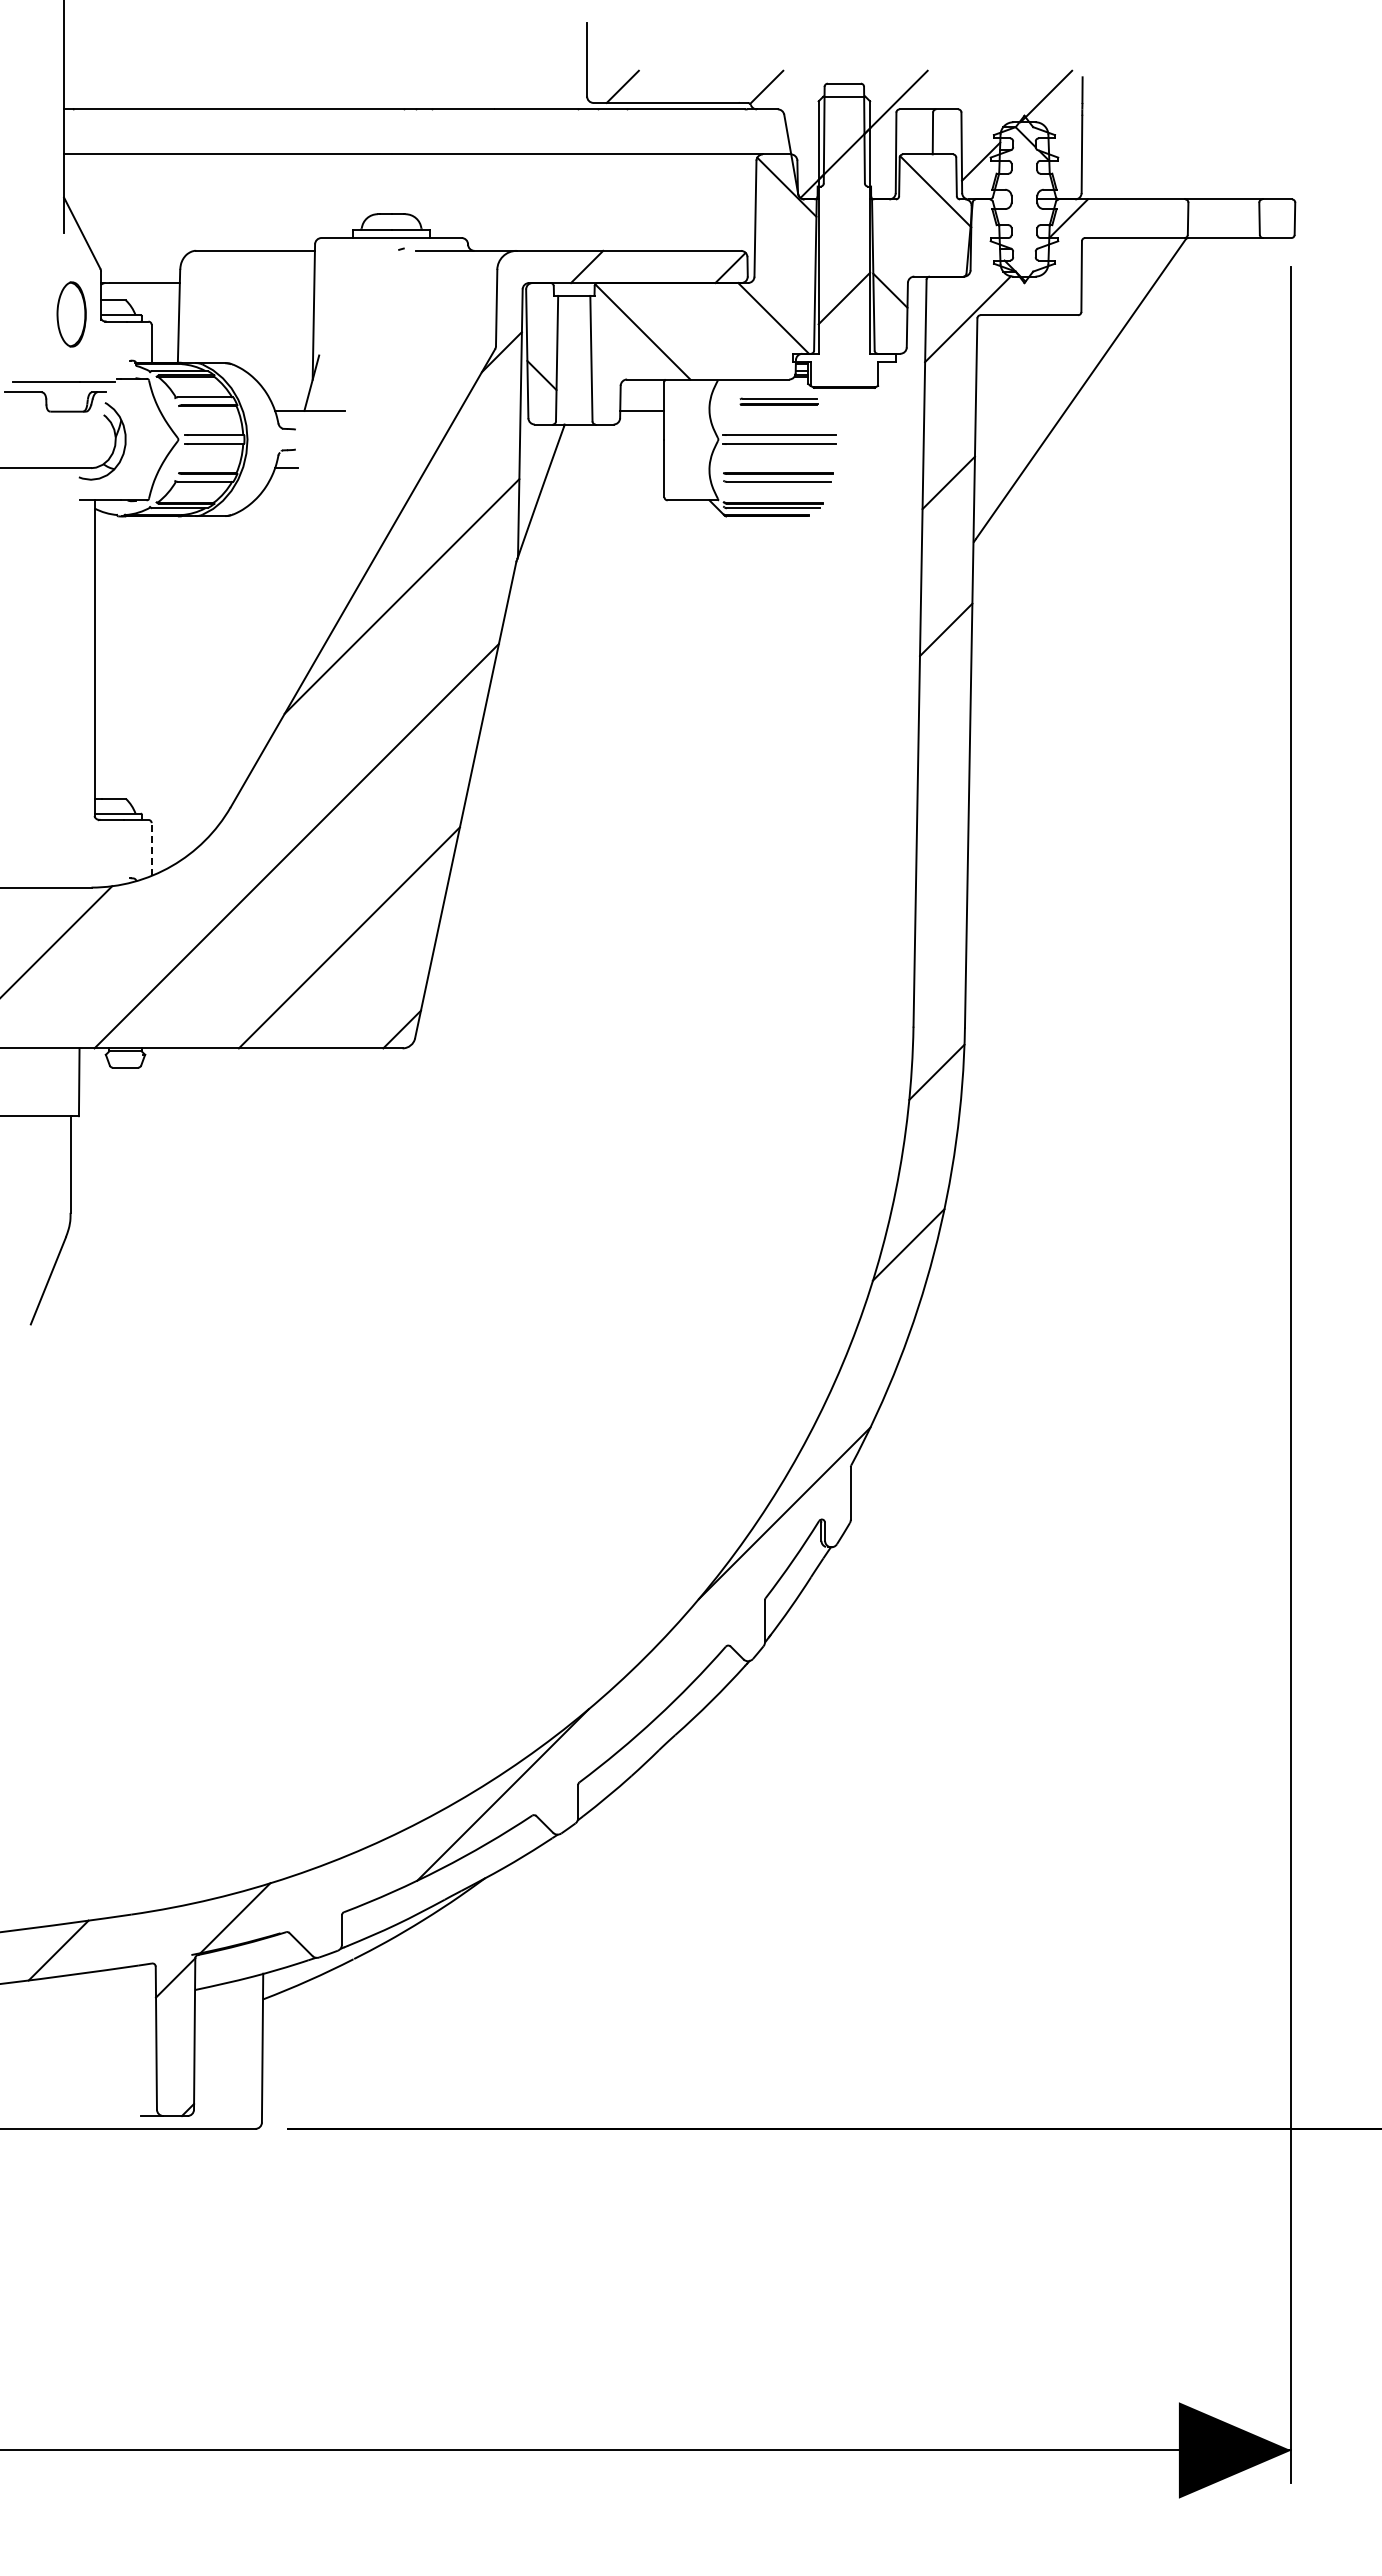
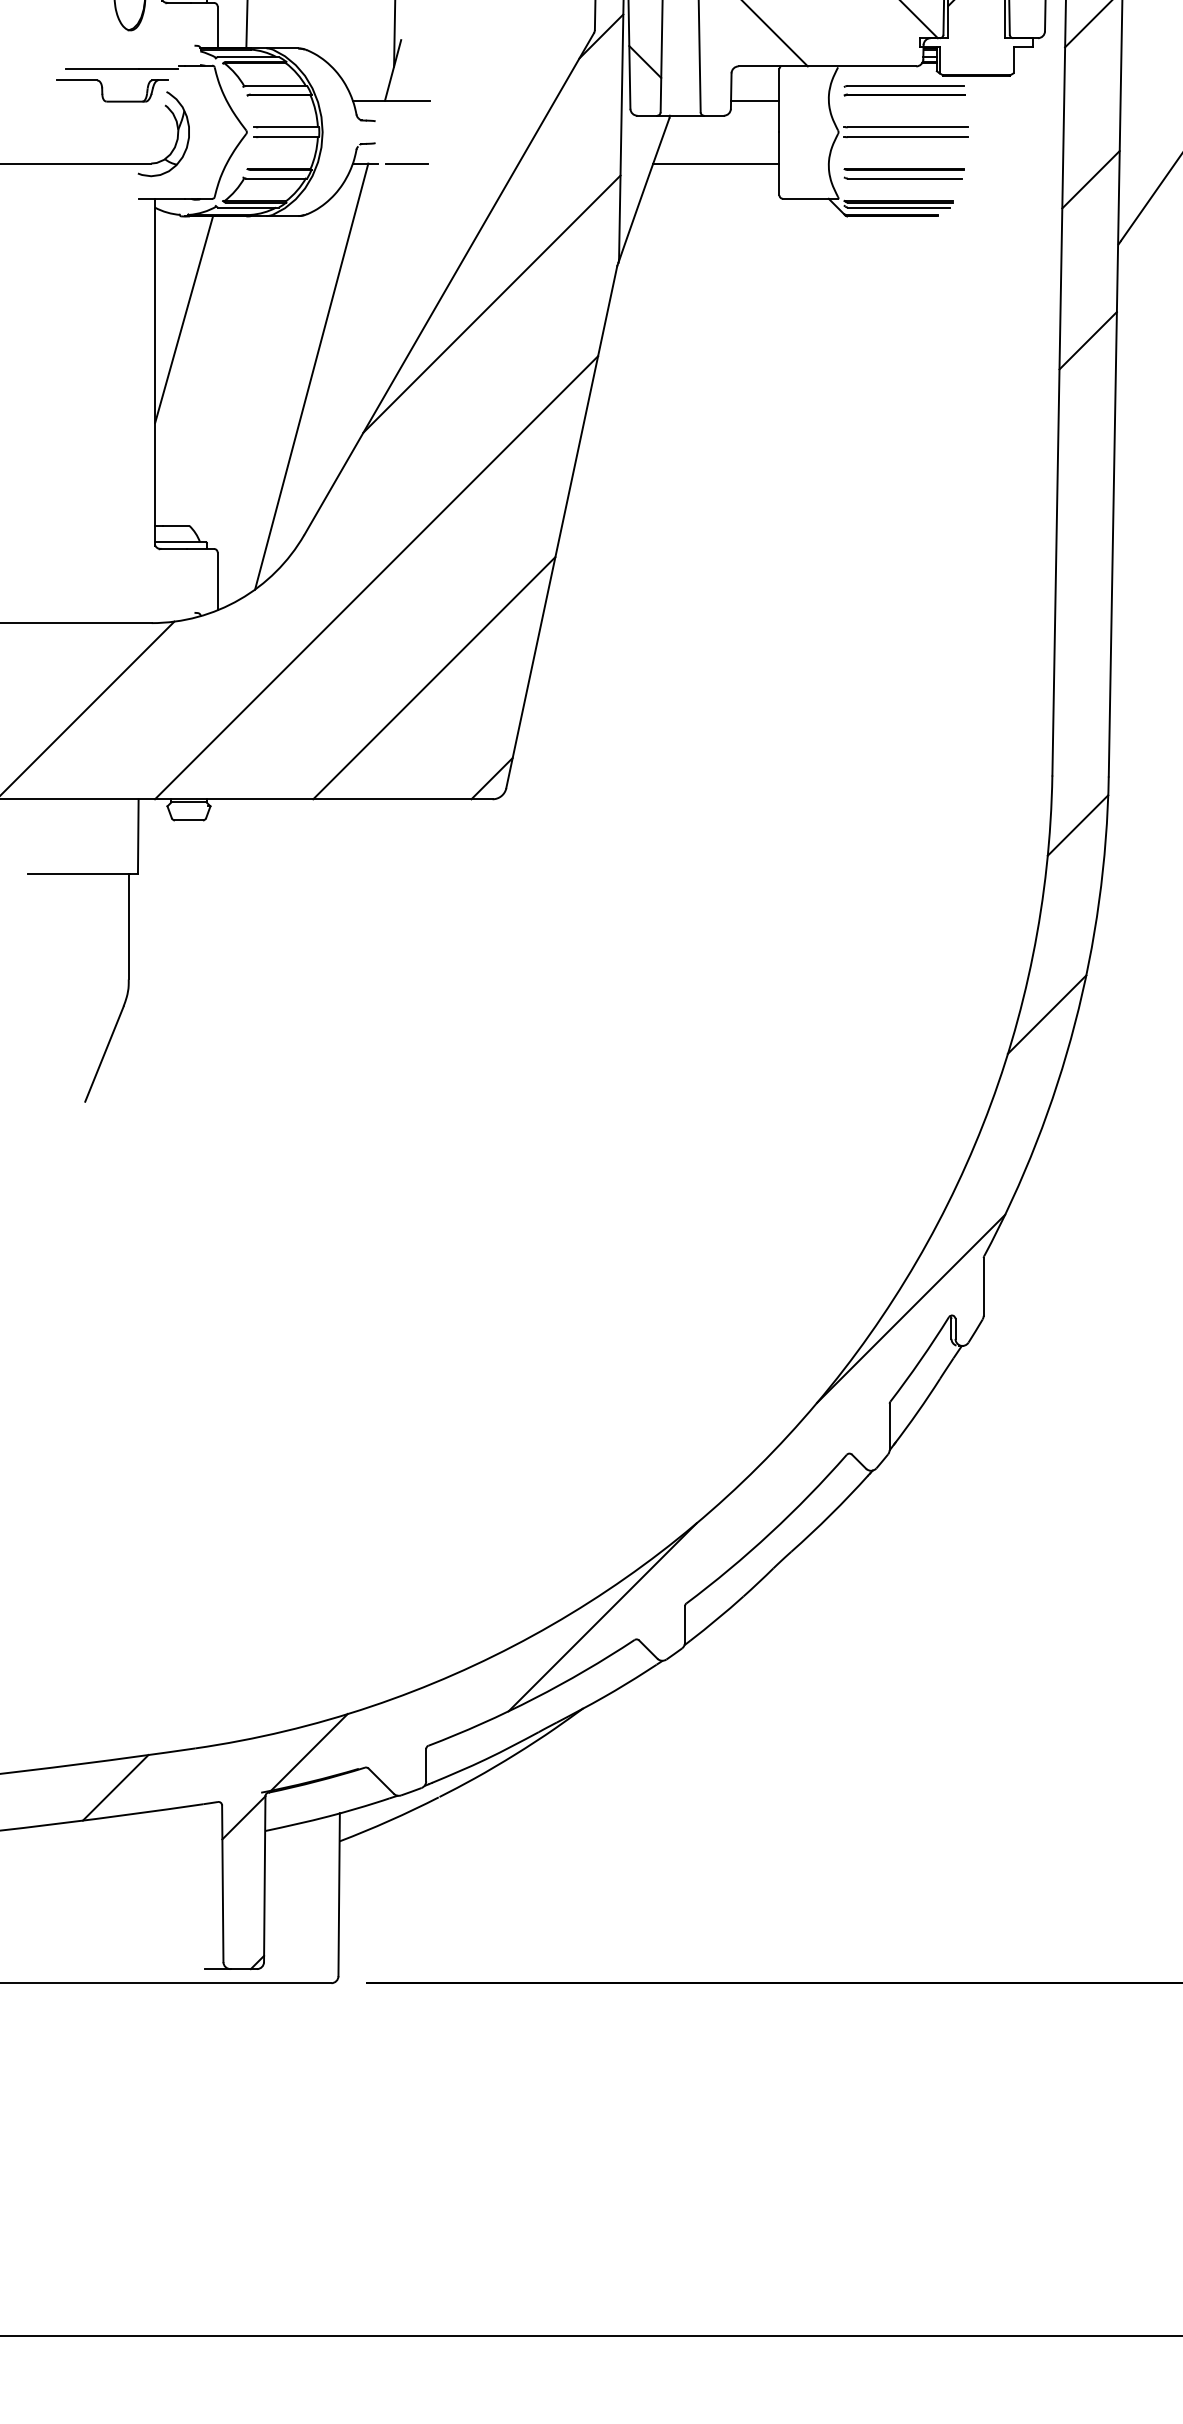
part: (778, 401) -> (904, 90), size x1.43
line: (324, 468) -> (407, 163), added
line: (606, 468) -> (715, 163), added
line: (120, 610) -> (183, 319), added
line: (237, 662) -> (311, 376), added
line: (151, 849) -> (217, 581), dashed -> solid

